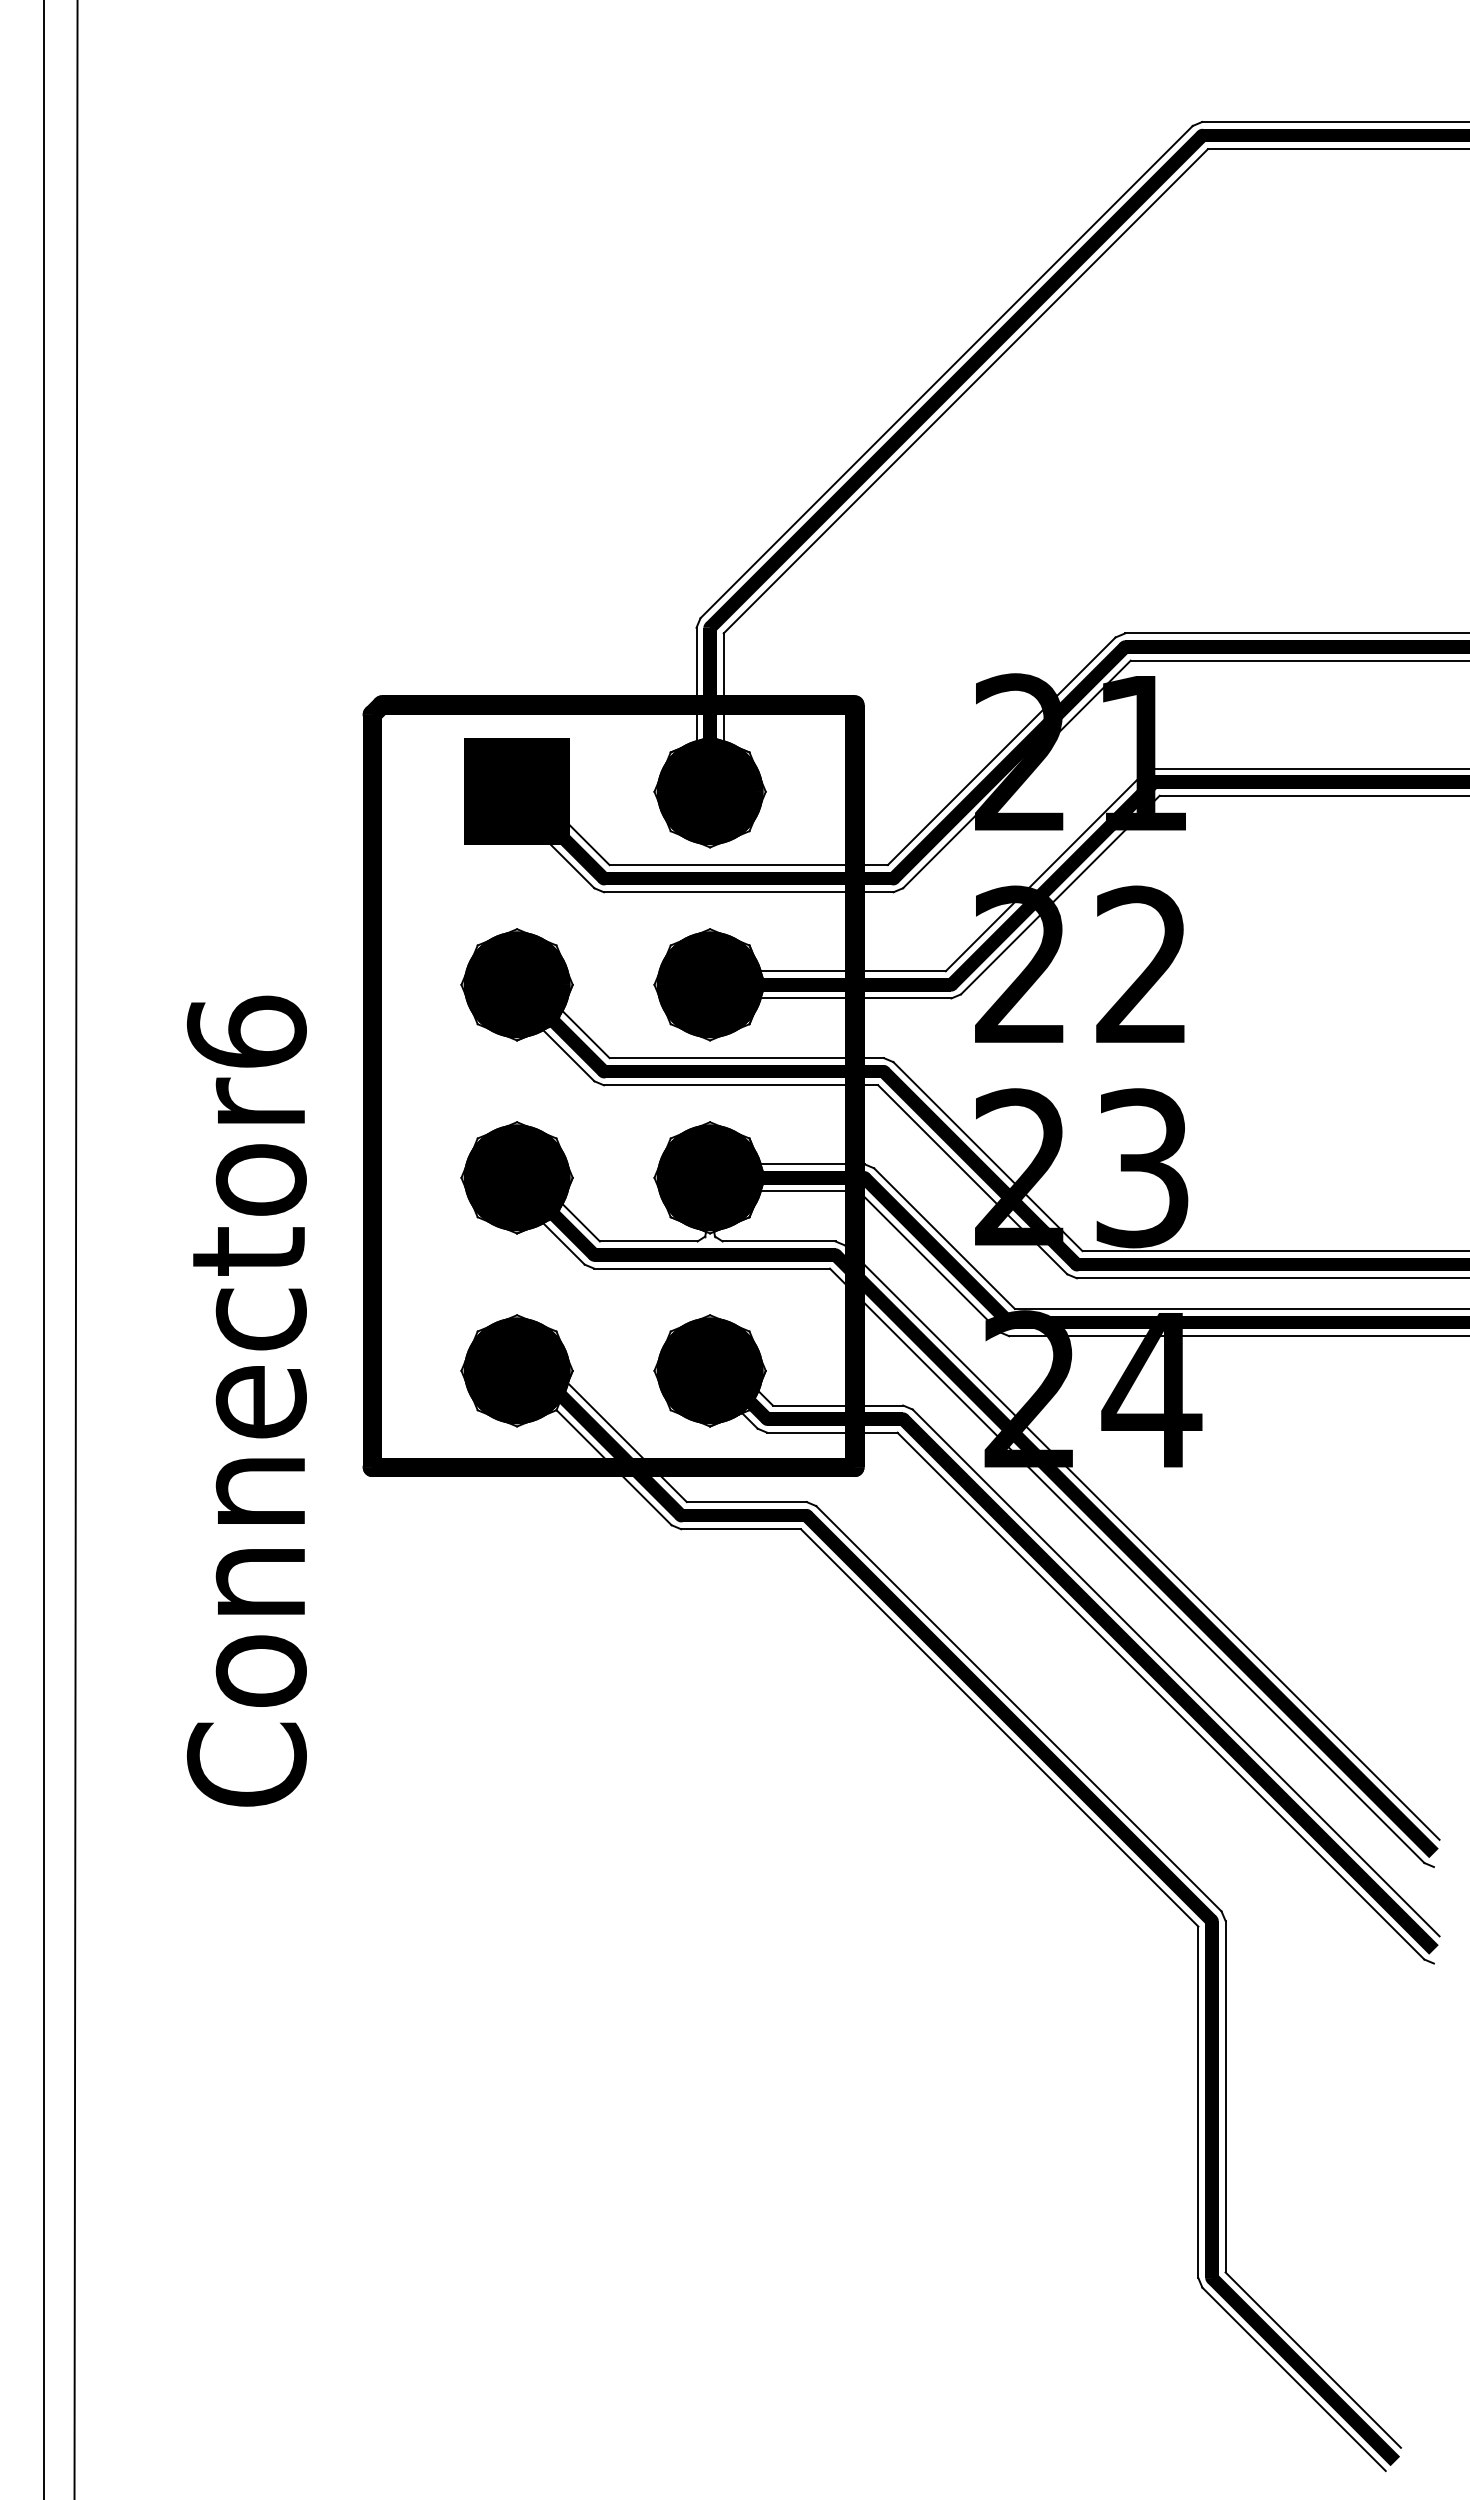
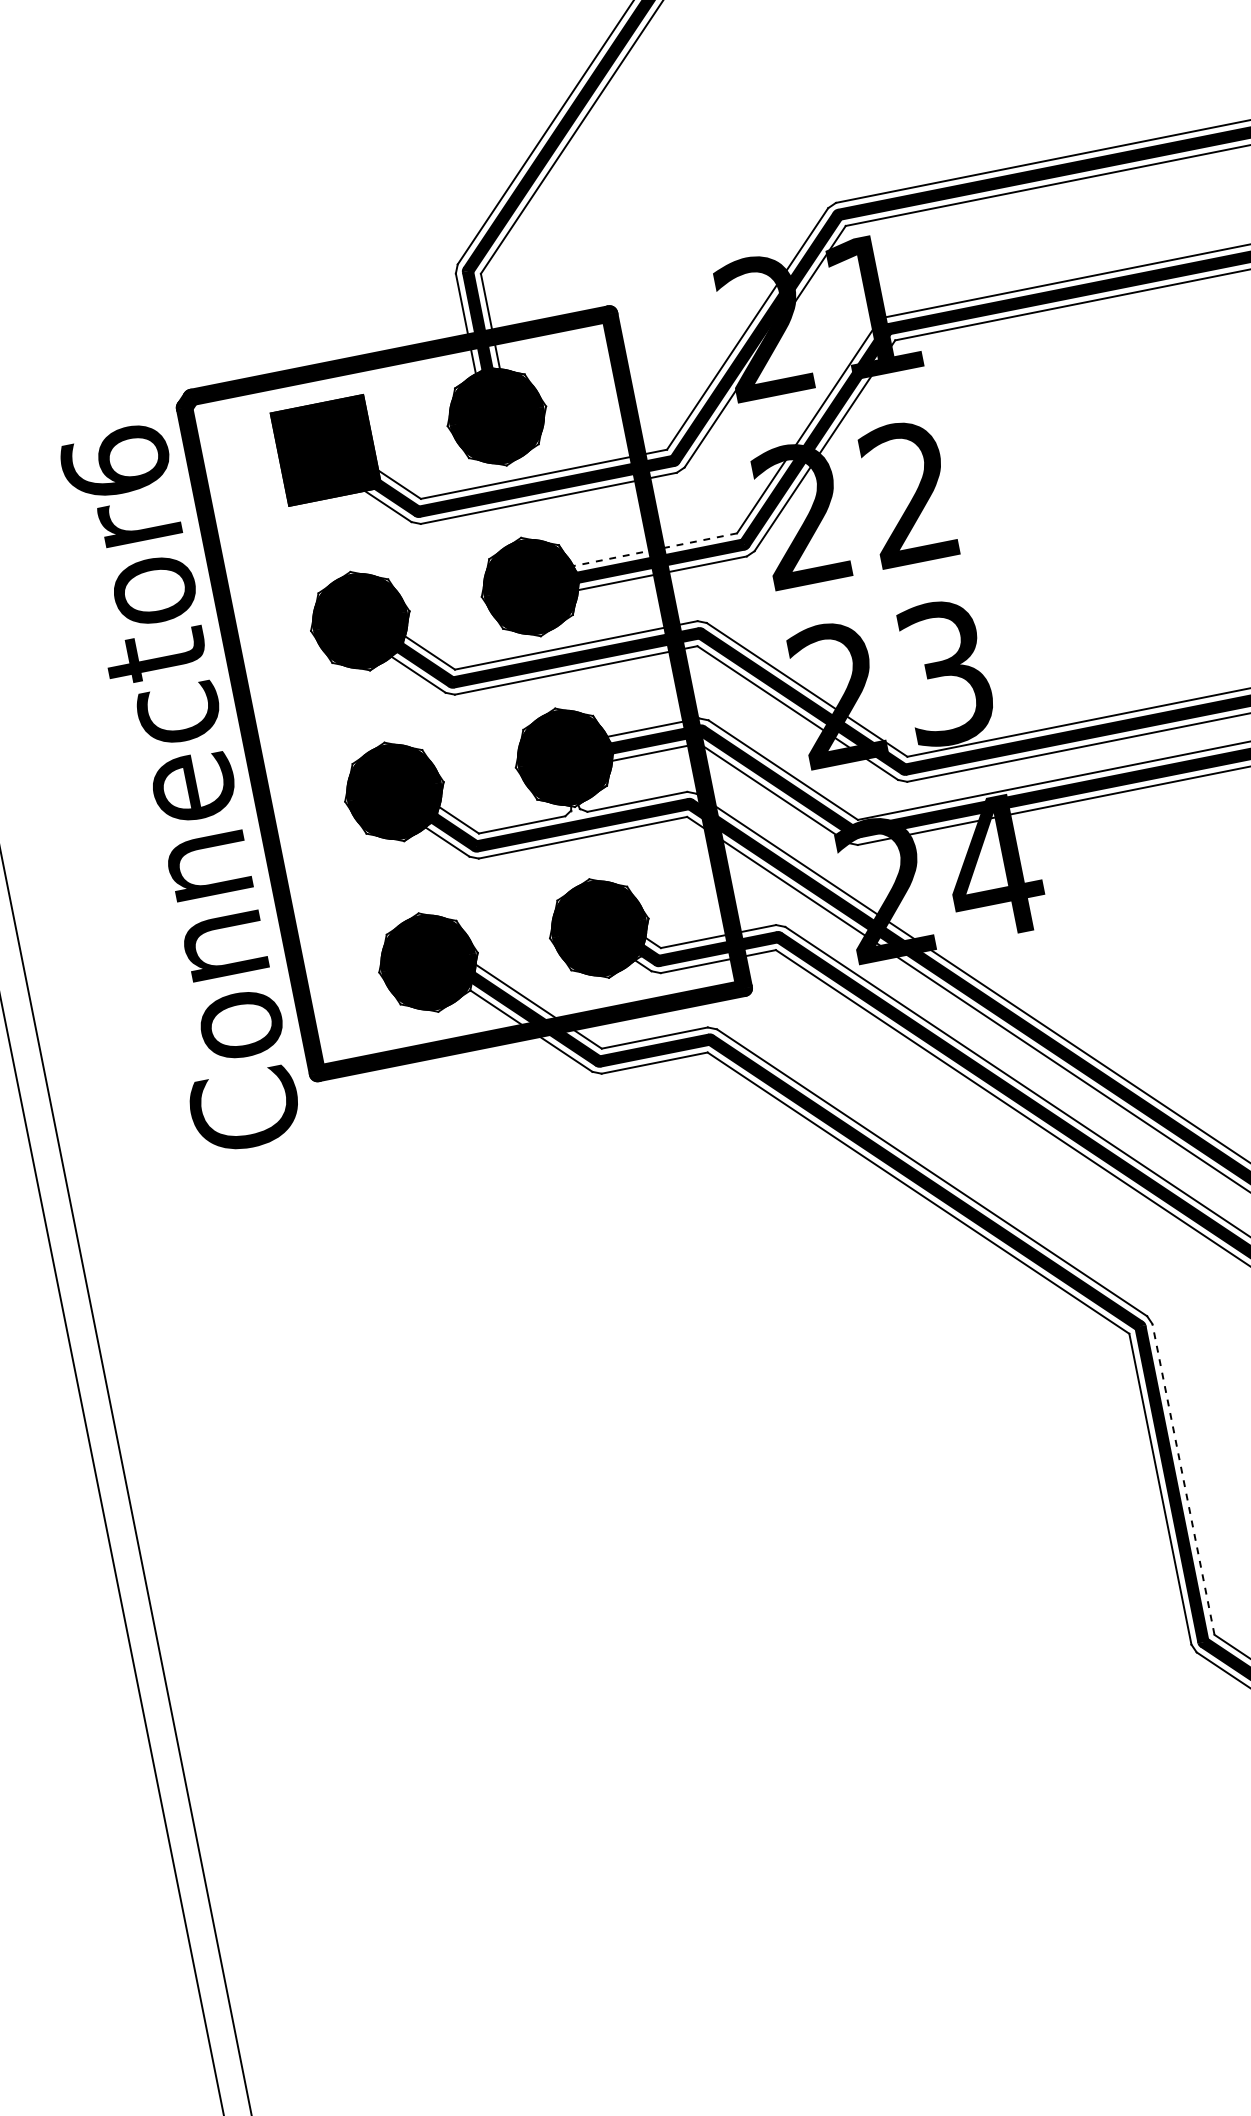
line: (852, 971) -> (654, 550), solid -> dashed
text: (246, 1400) -> (180, 788), moved
line: (1225, 2096) -> (1183, 1479), solid -> dashed

